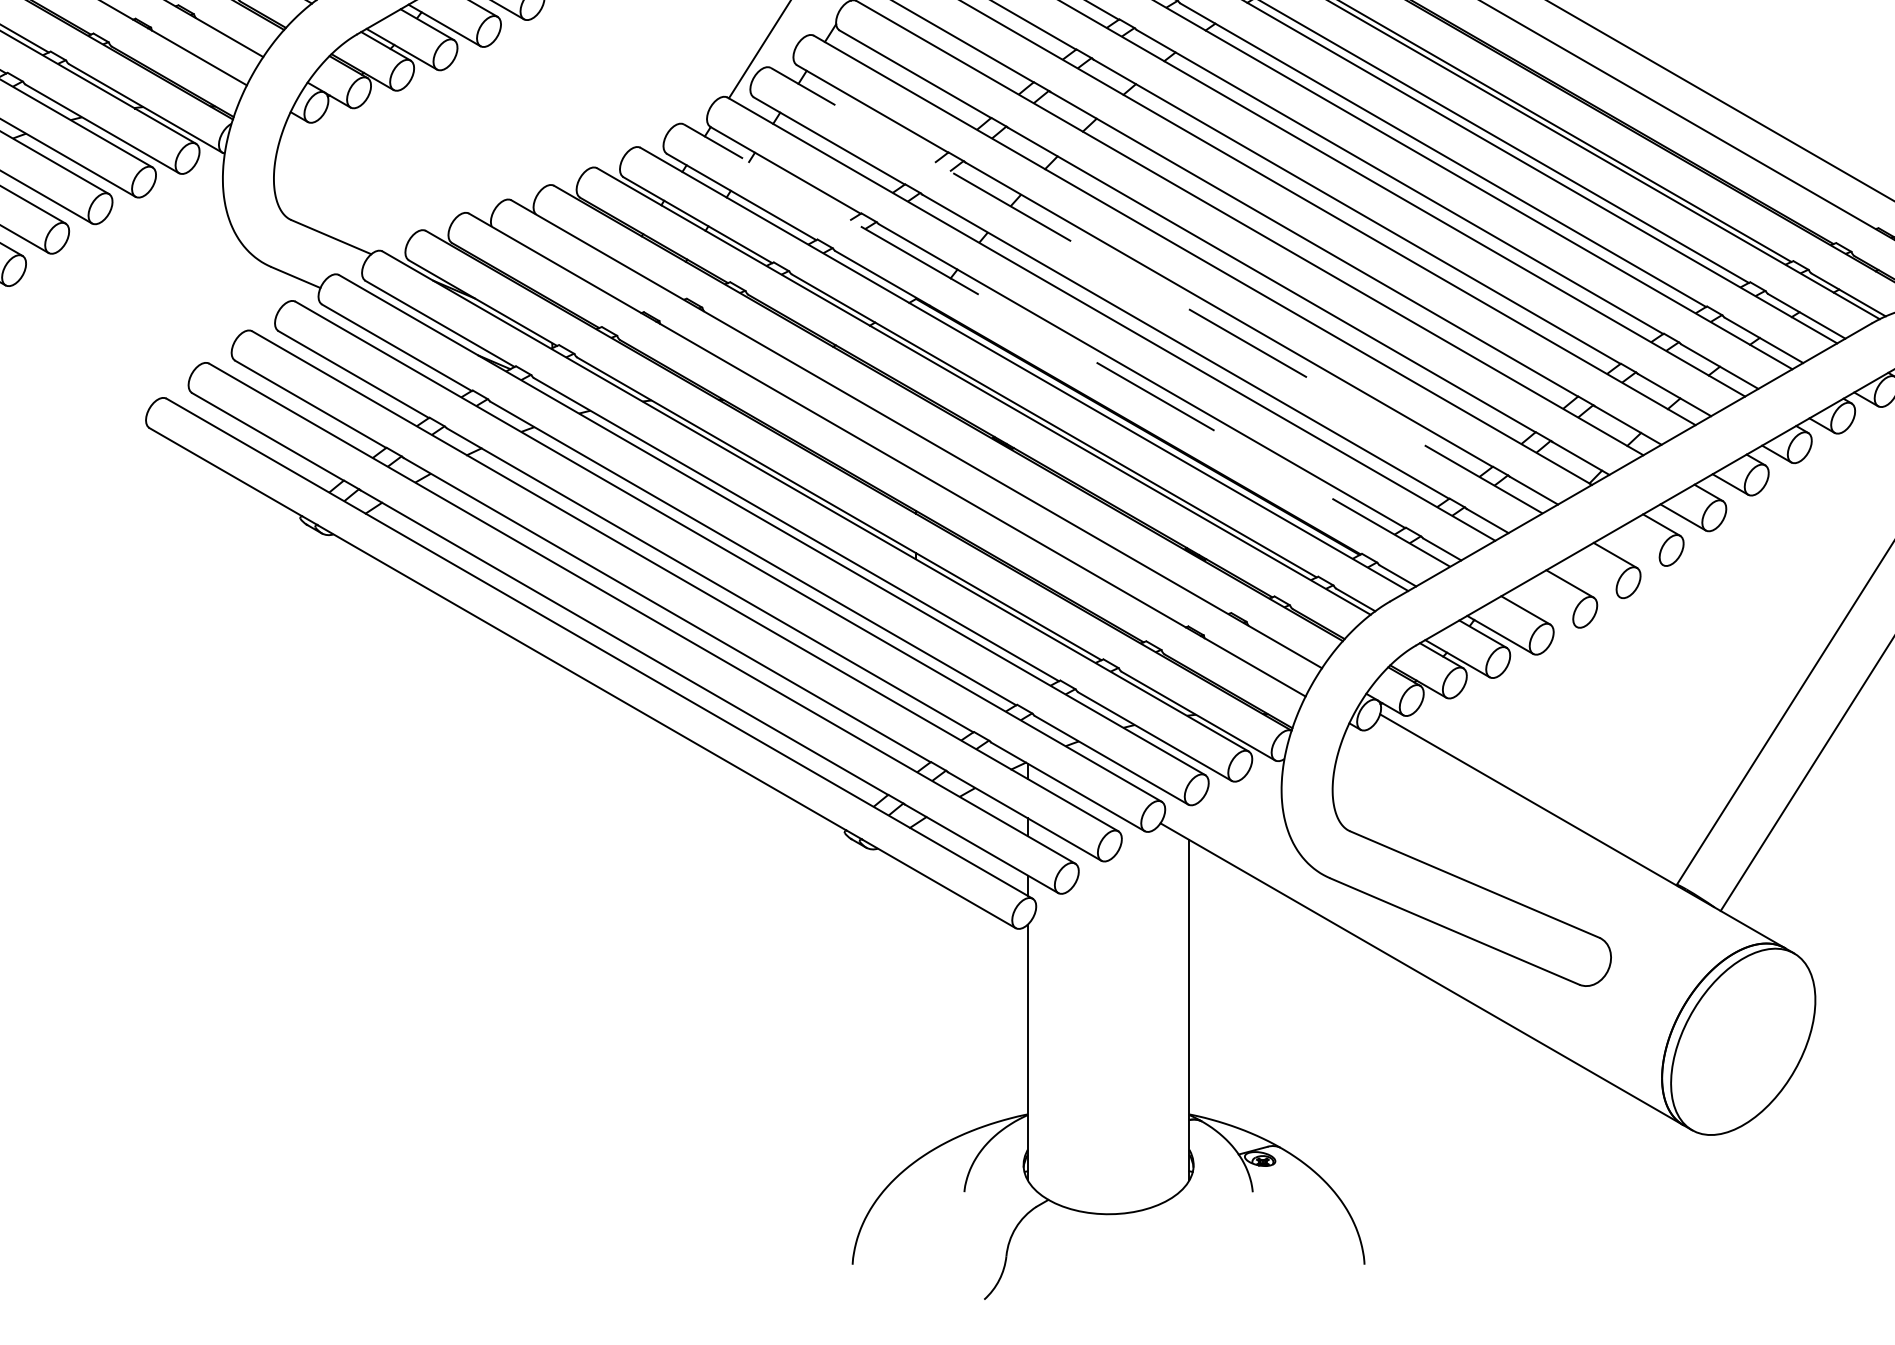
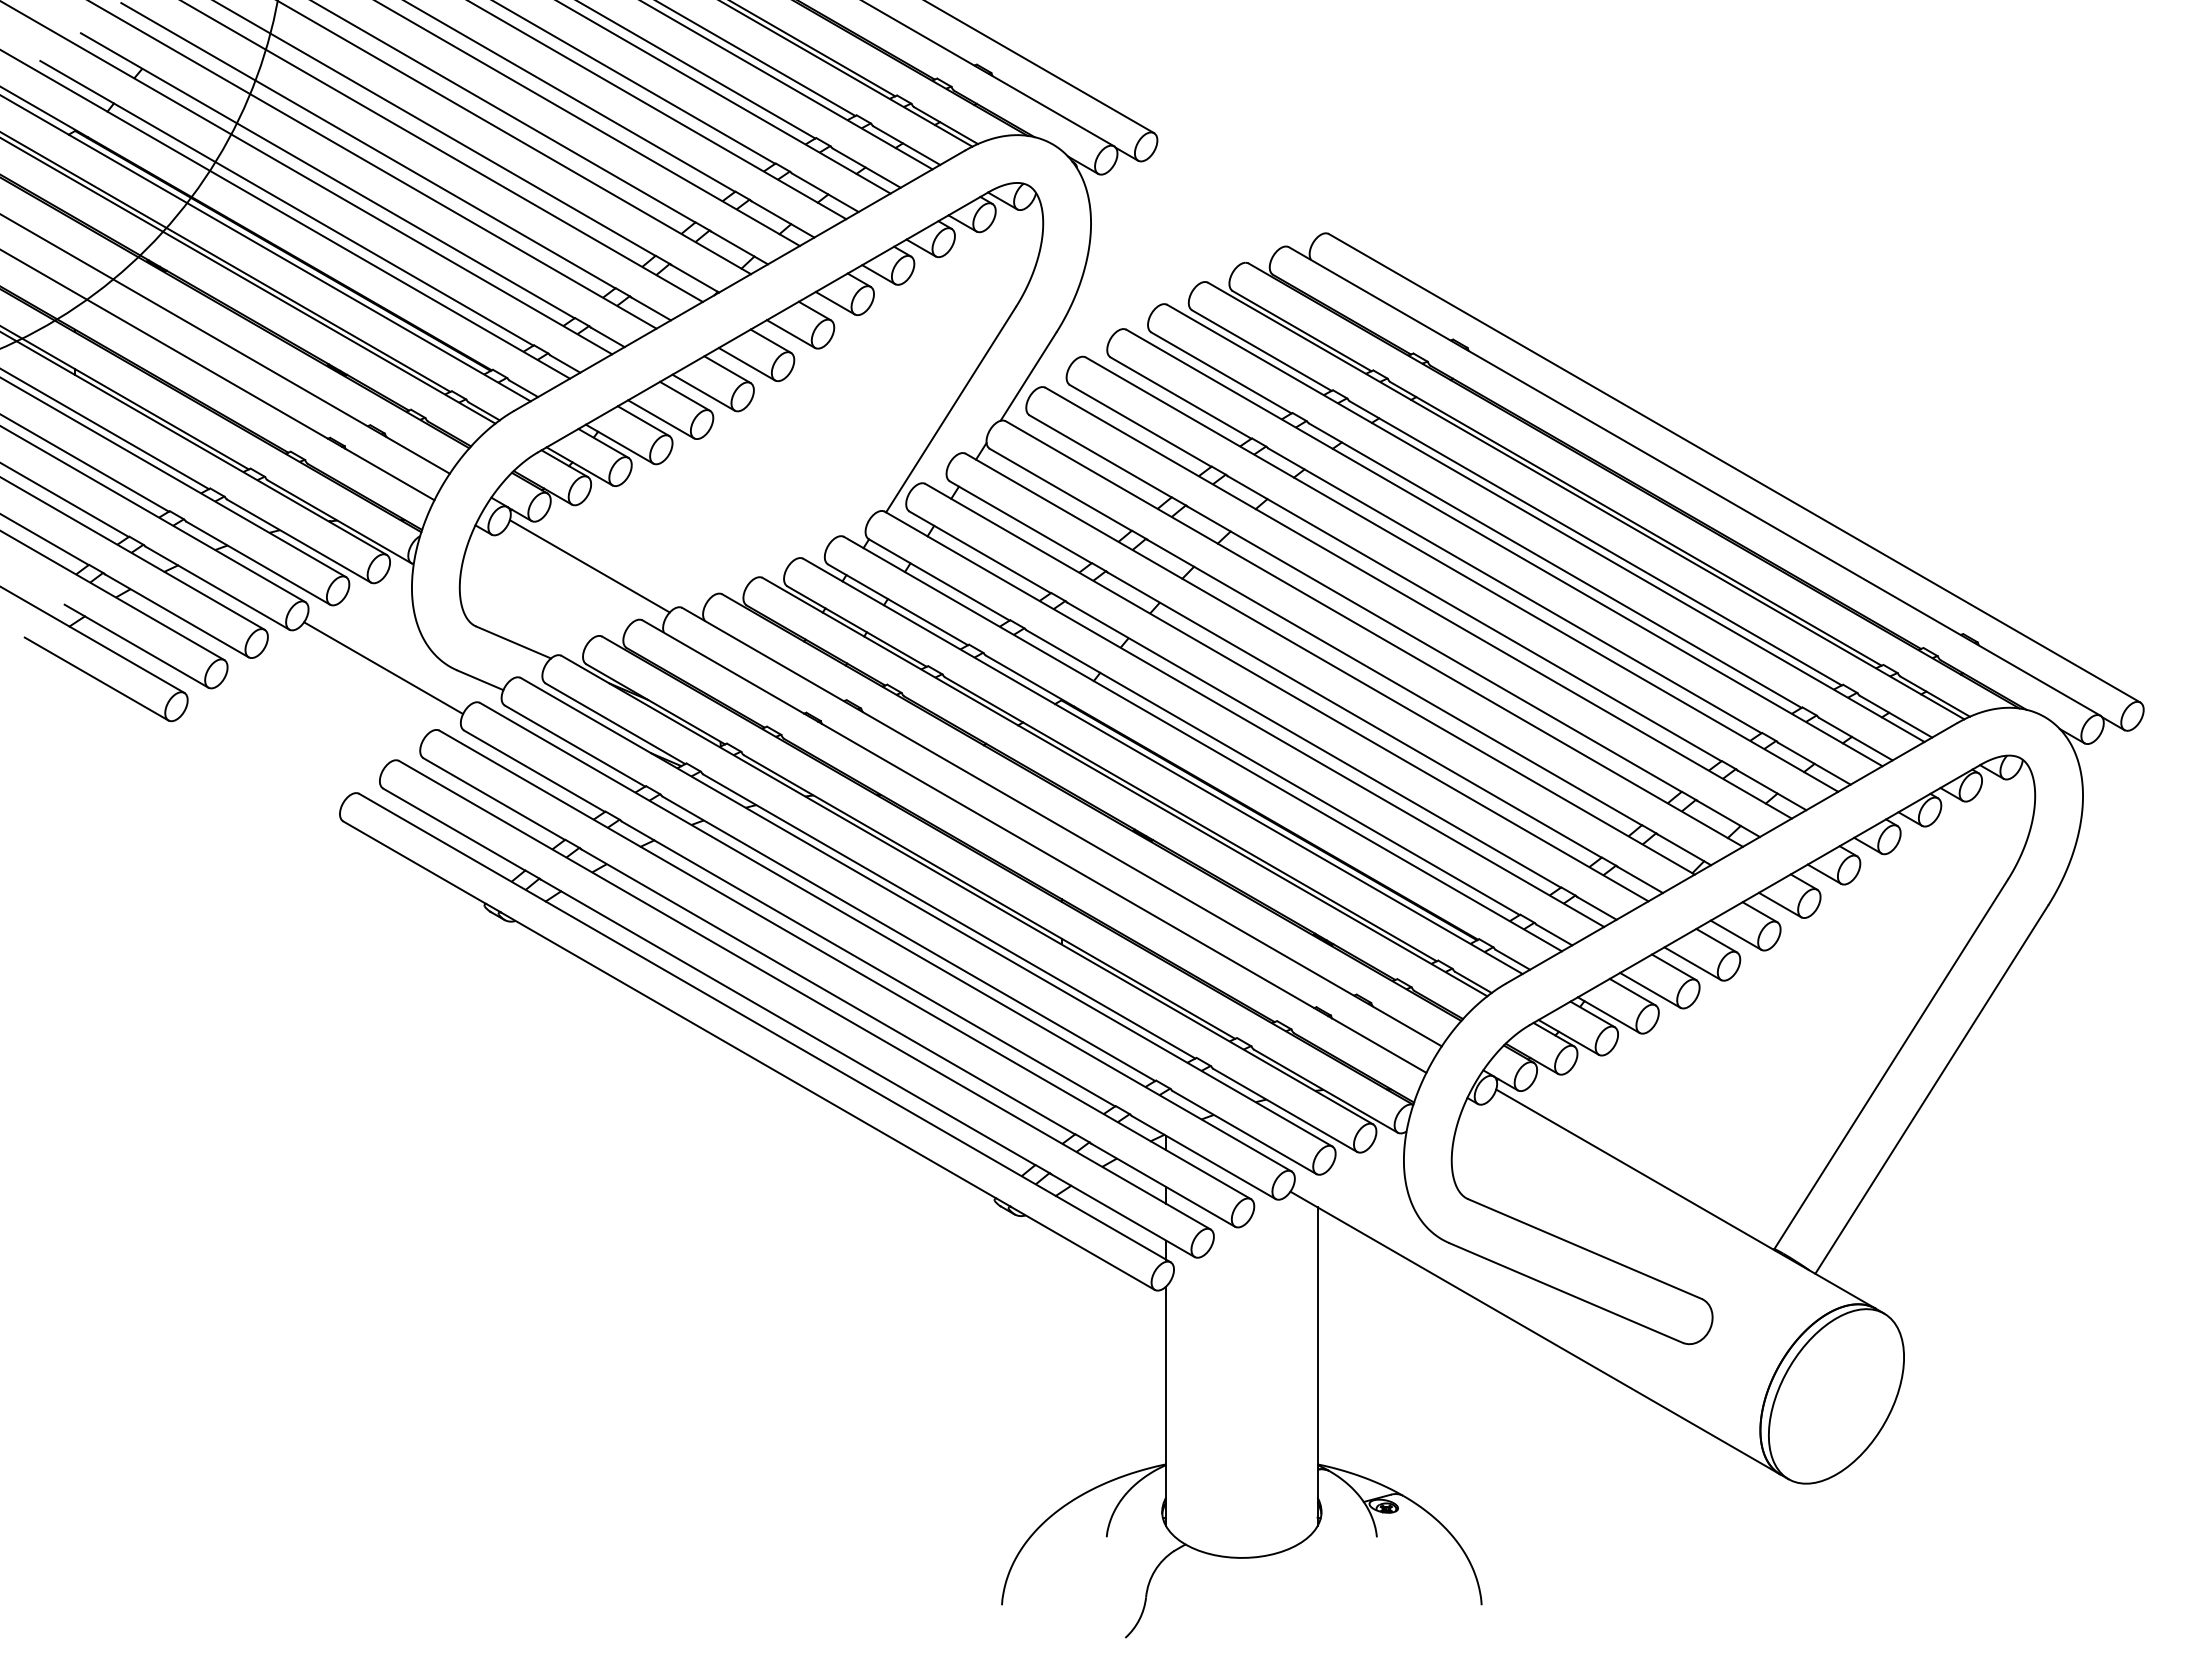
line: (412, 156) -> (589, 566), added
line: (192, 264) -> (383, 668), added
line: (1156, 290) -> (1286, 692), dashed -> solid
line: (1066, 344) -> (1202, 743), dashed -> solid
line: (1635, 548) -> (1735, 934), added
line: (1589, 579) -> (1692, 963), added
line: (1544, 607) -> (1650, 989), added

